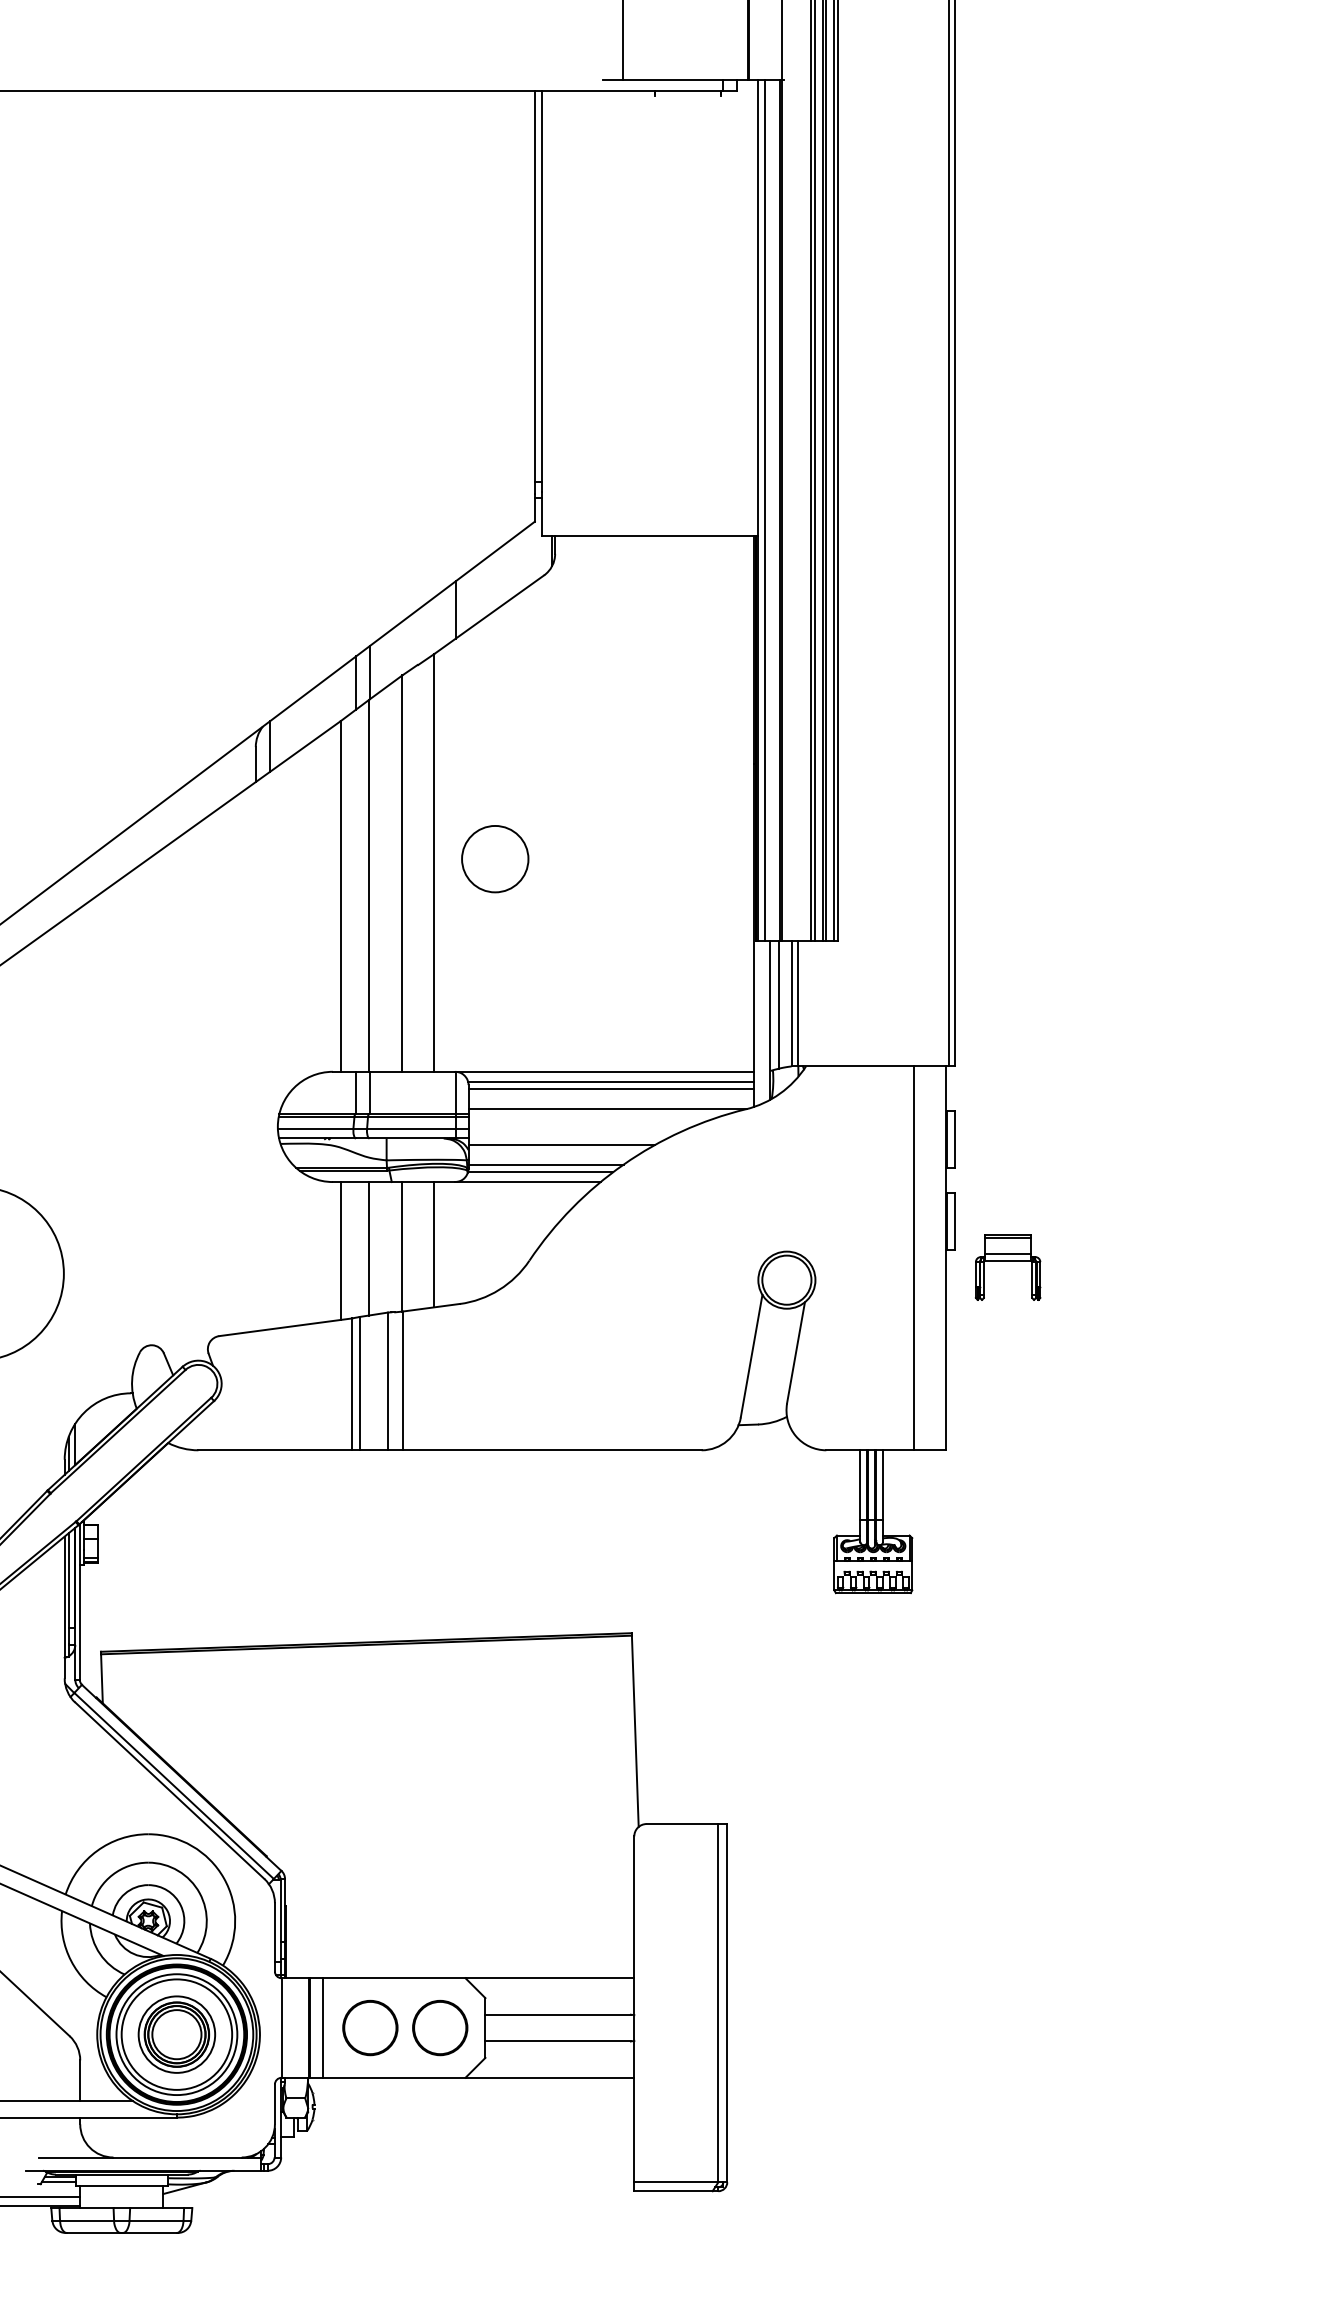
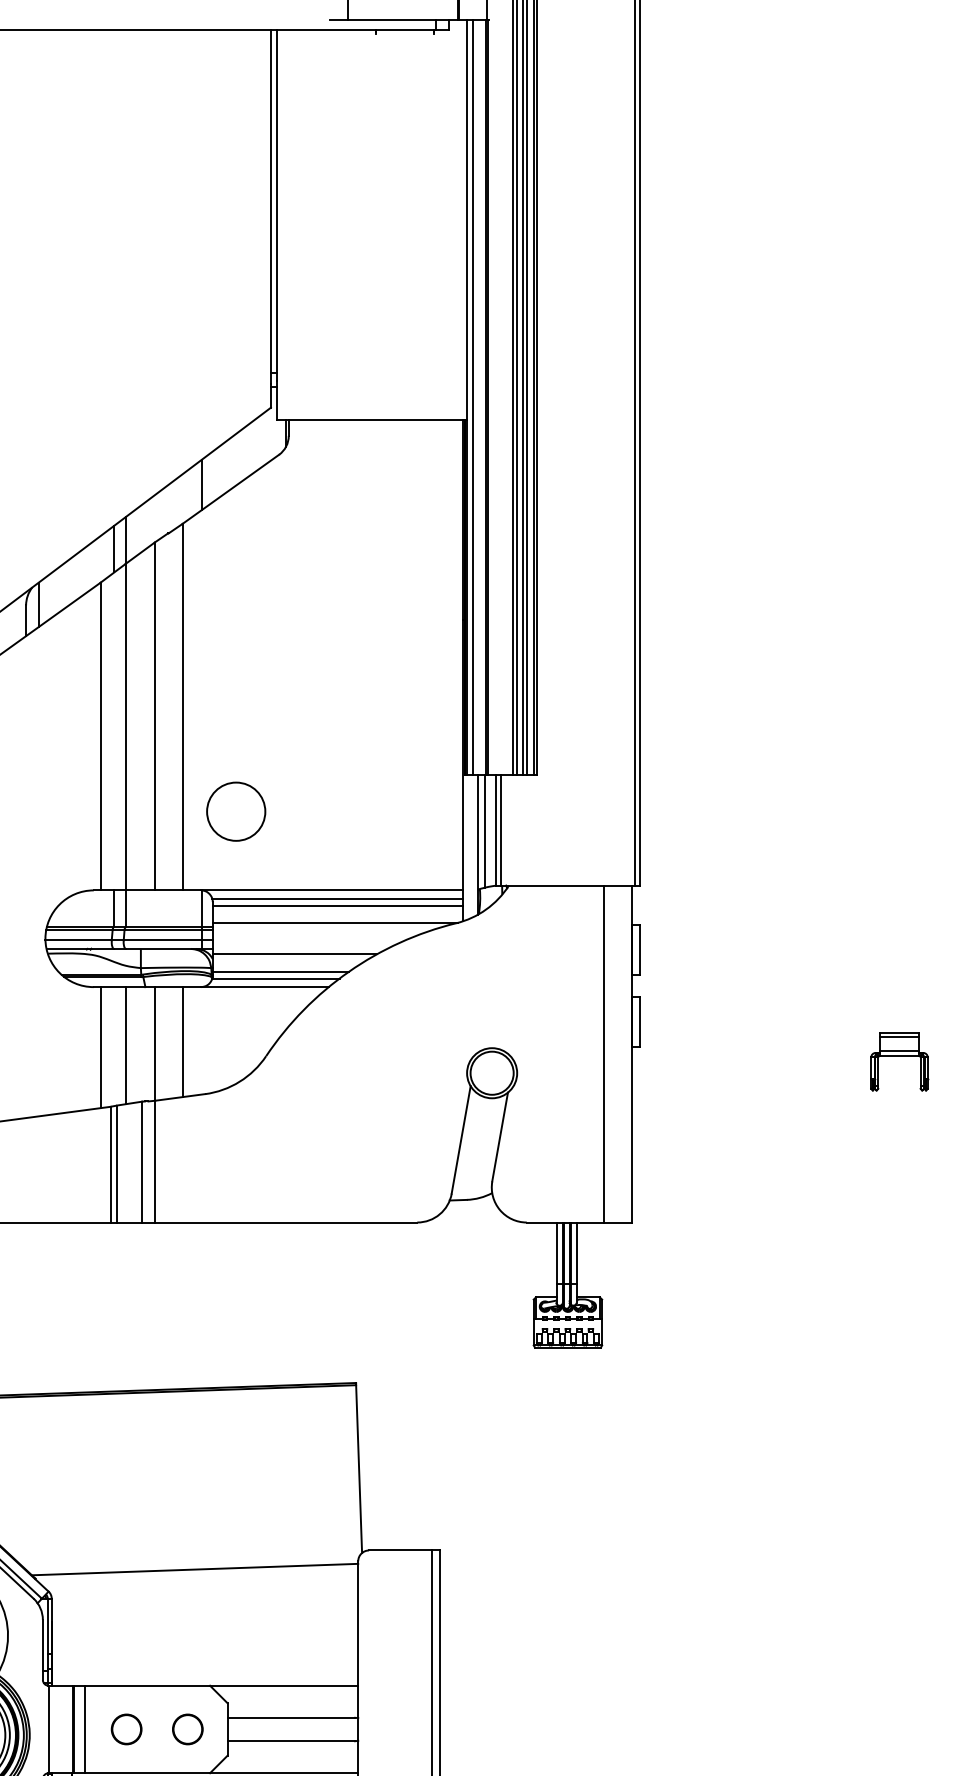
circle: (495, 859) -> (236, 812), moved
part: (1007, 1267) -> (898, 1062), moved
line: (448, 1845) -> (195, 1569), added
part: (370, 2027) -> (126, 1729), size x0.62
circle: (439, 2027) -> (187, 1729), size x0.62

